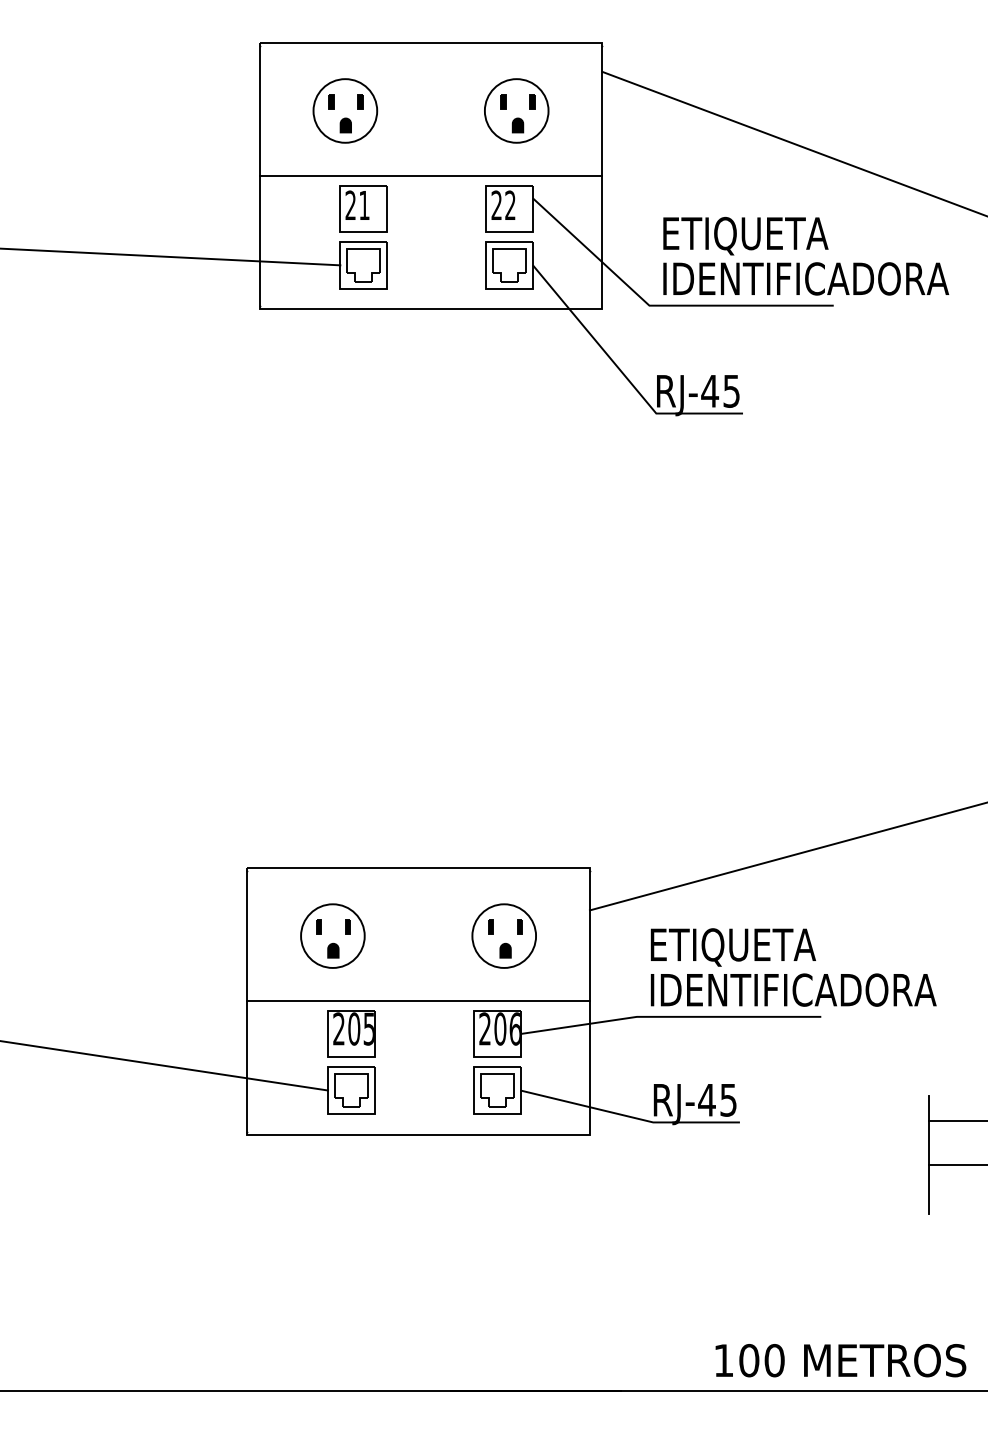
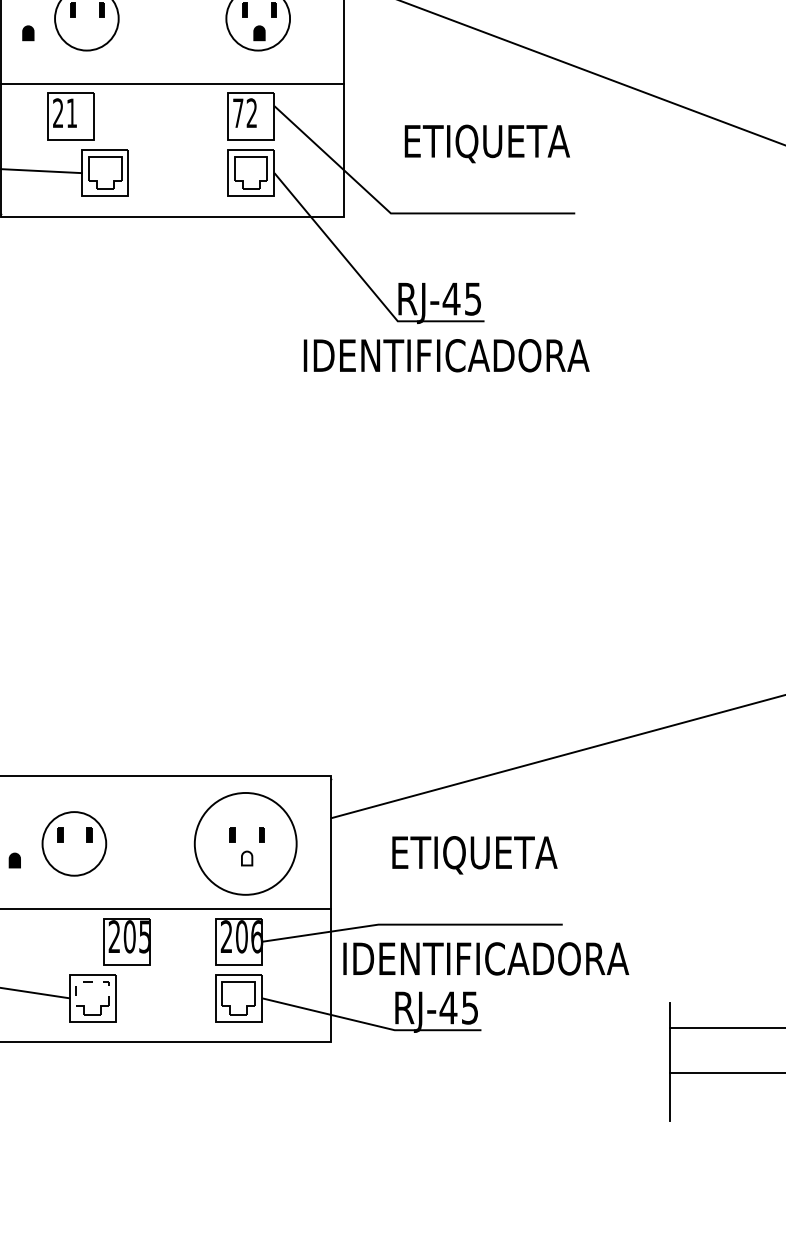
part: (345, 125) -> (28, 33), moved
text: (496, 204) -> (238, 112), 22 -> 72
part: (363, 208) -> (71, 116), moved
text: (806, 278) -> (447, 355), moved
circle: (504, 935) -> (246, 843), size x1.6
part: (333, 950) -> (15, 860), moved
fill: (505, 950) -> (247, 858), removed
text: (793, 989) -> (486, 958), moved
part: (351, 1033) -> (127, 941), moved
line: (350, 1074) -> (92, 982), solid -> dashed

